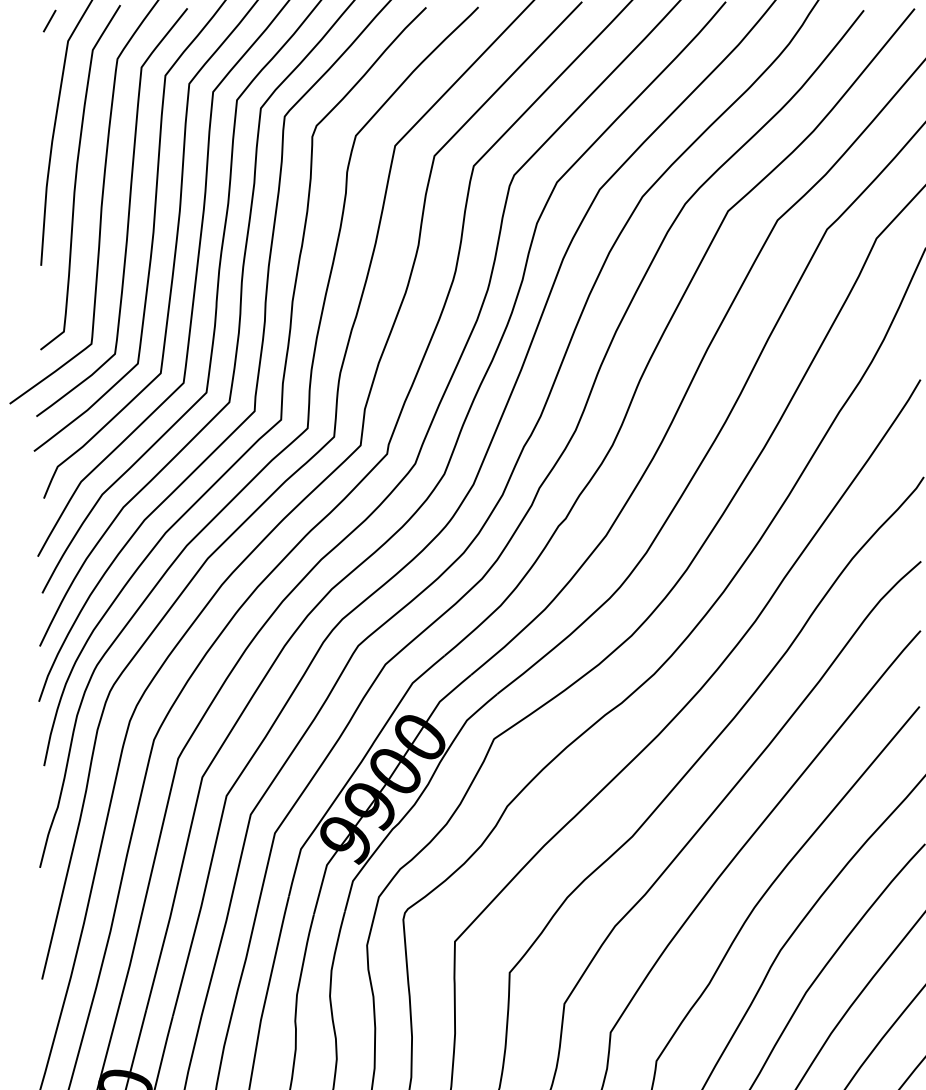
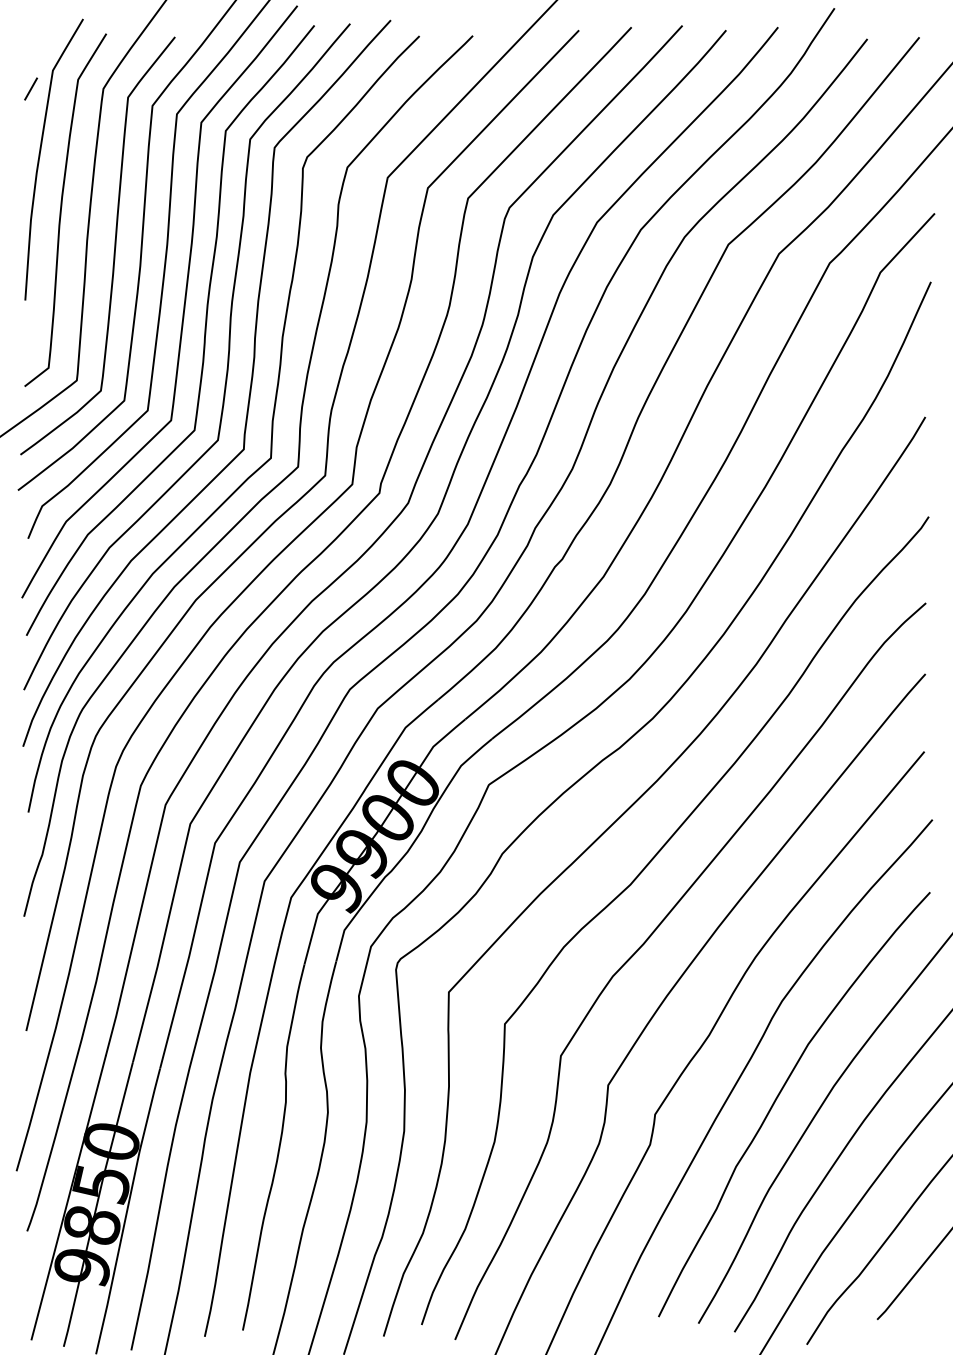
line: (49, 20) -> (30, 88), moved

